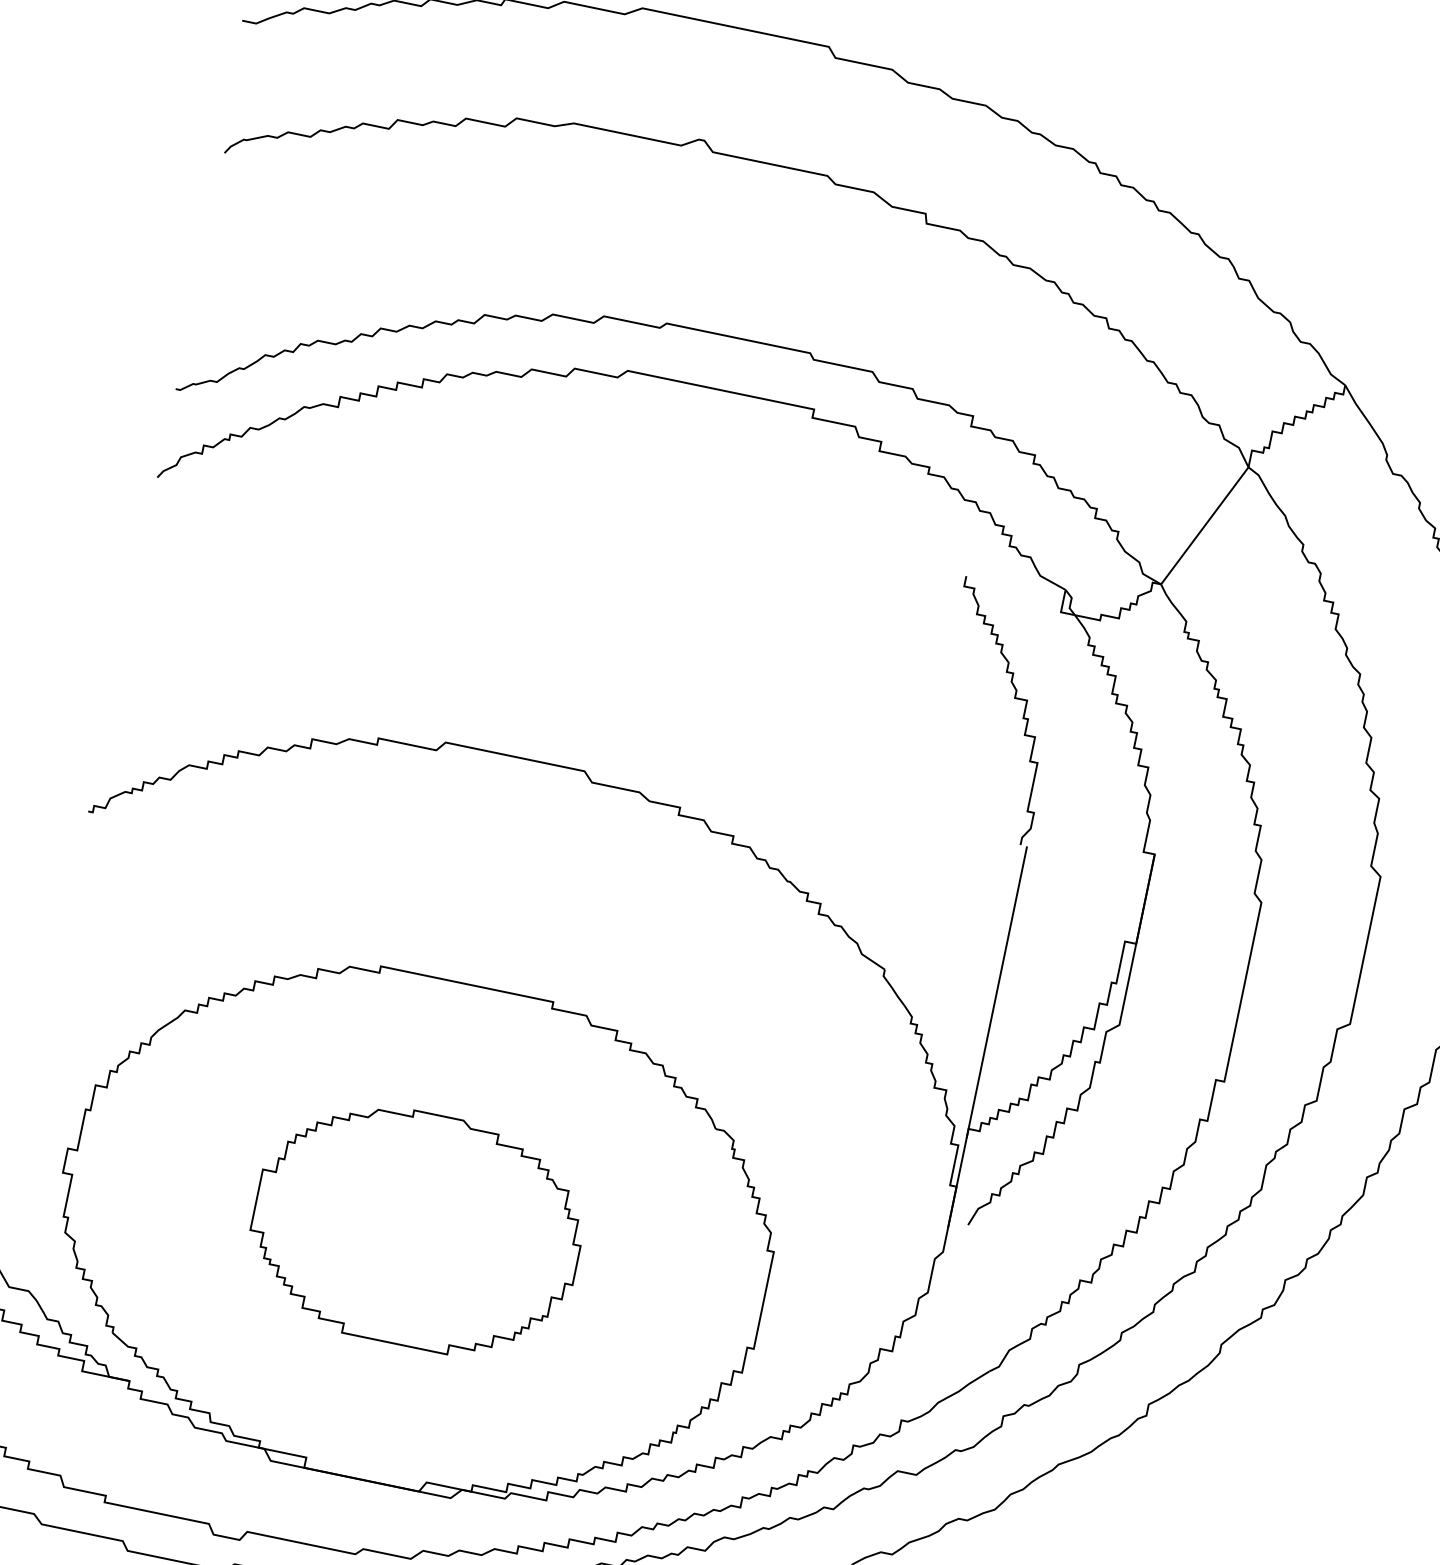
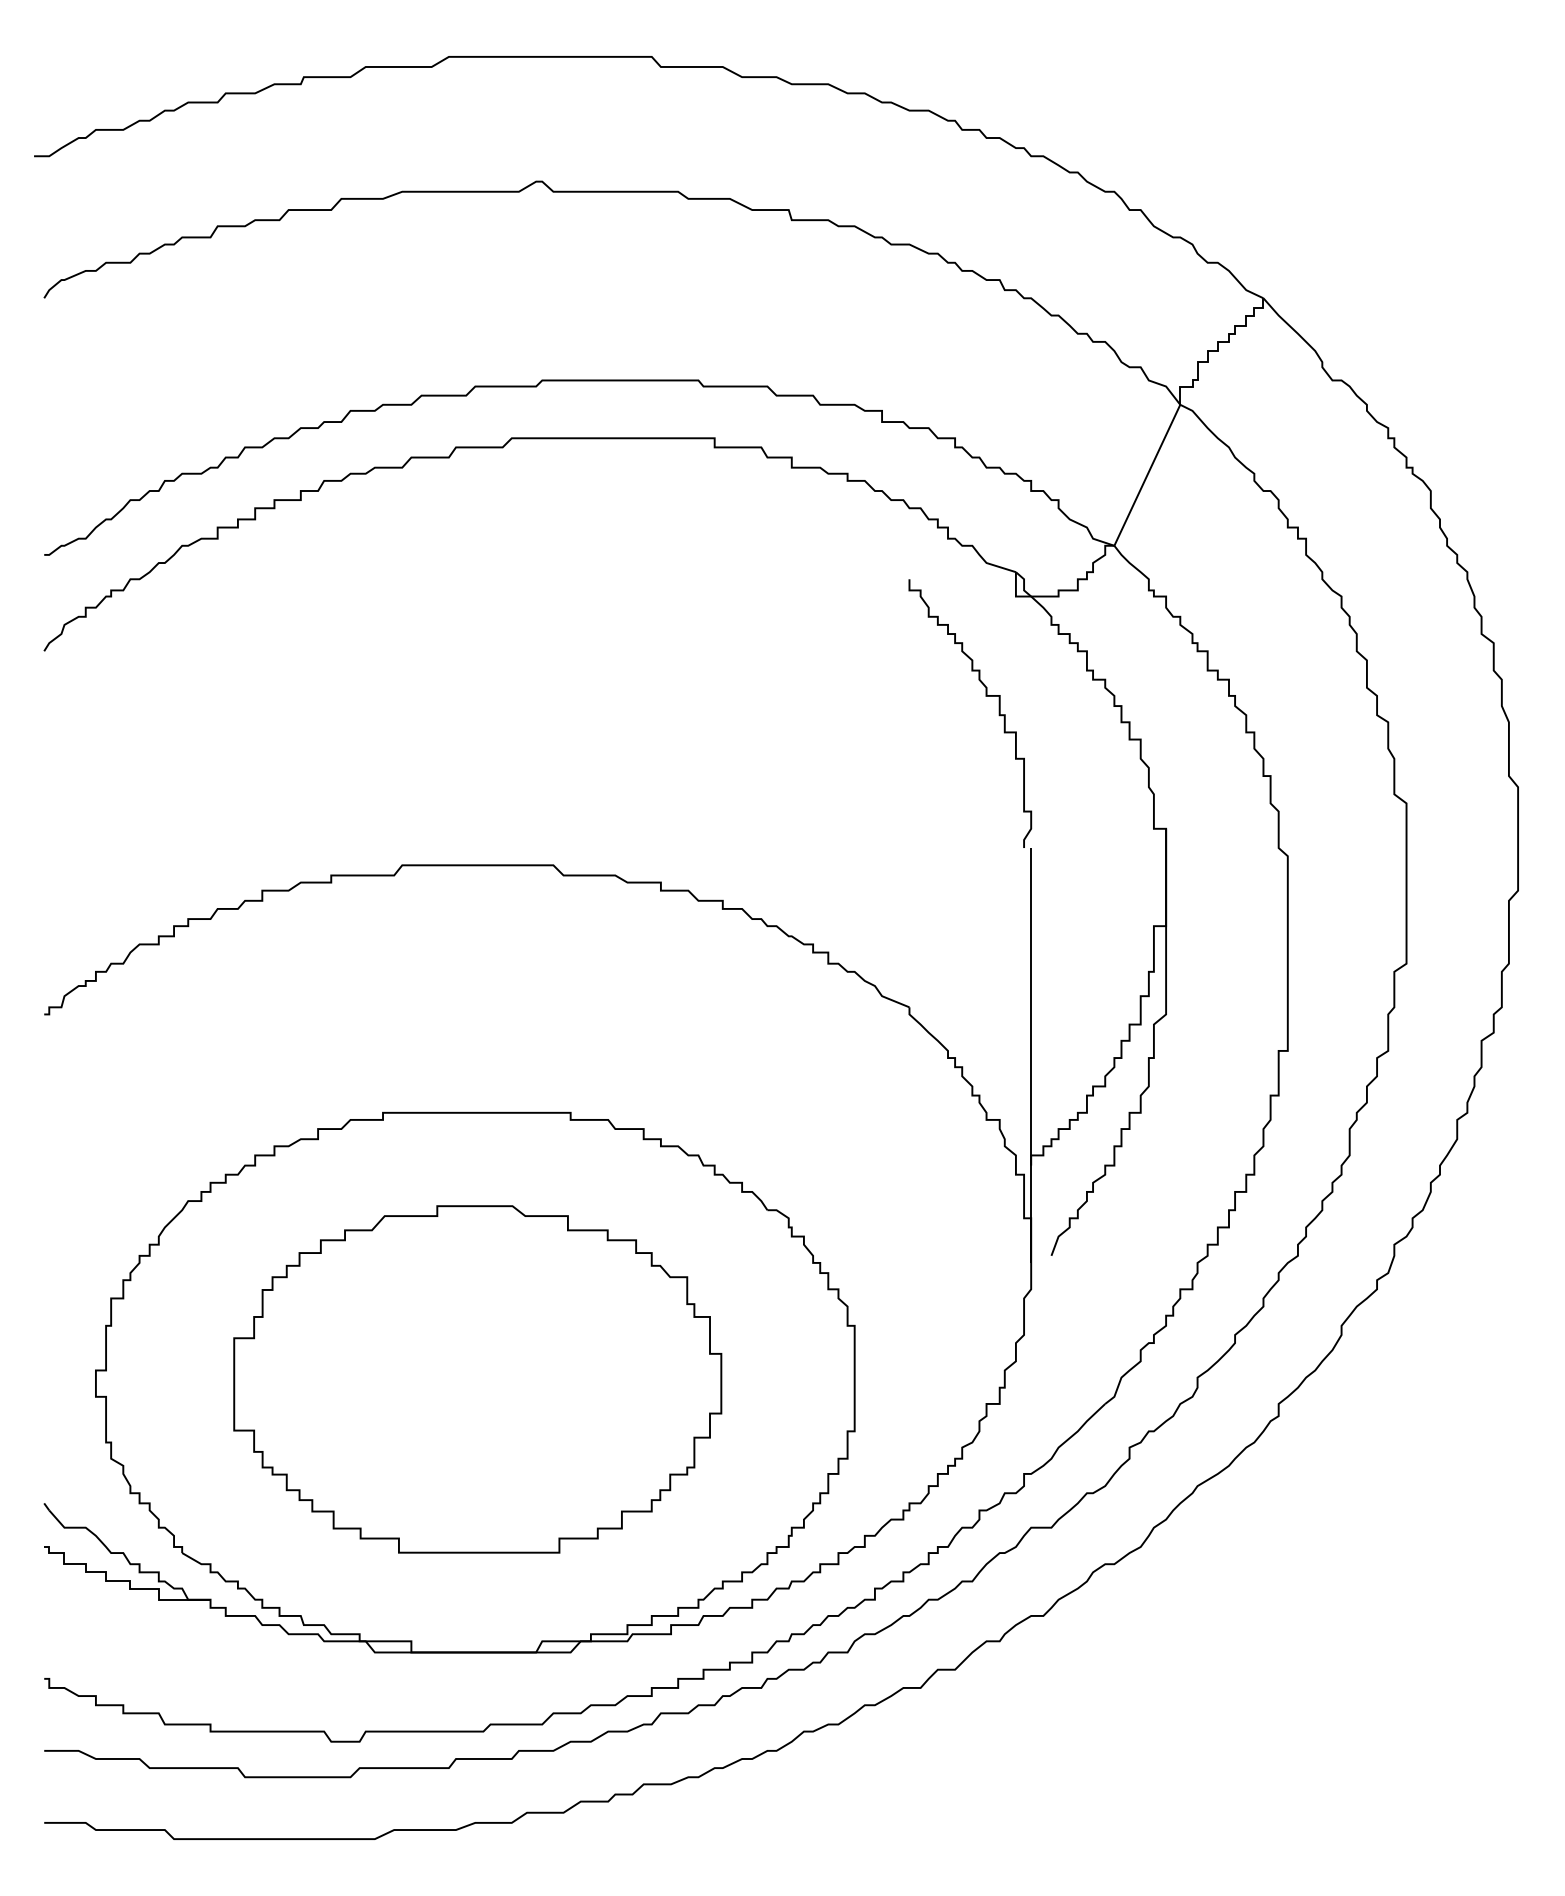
part: (416, 1229) -> (477, 1379), size x1.4

